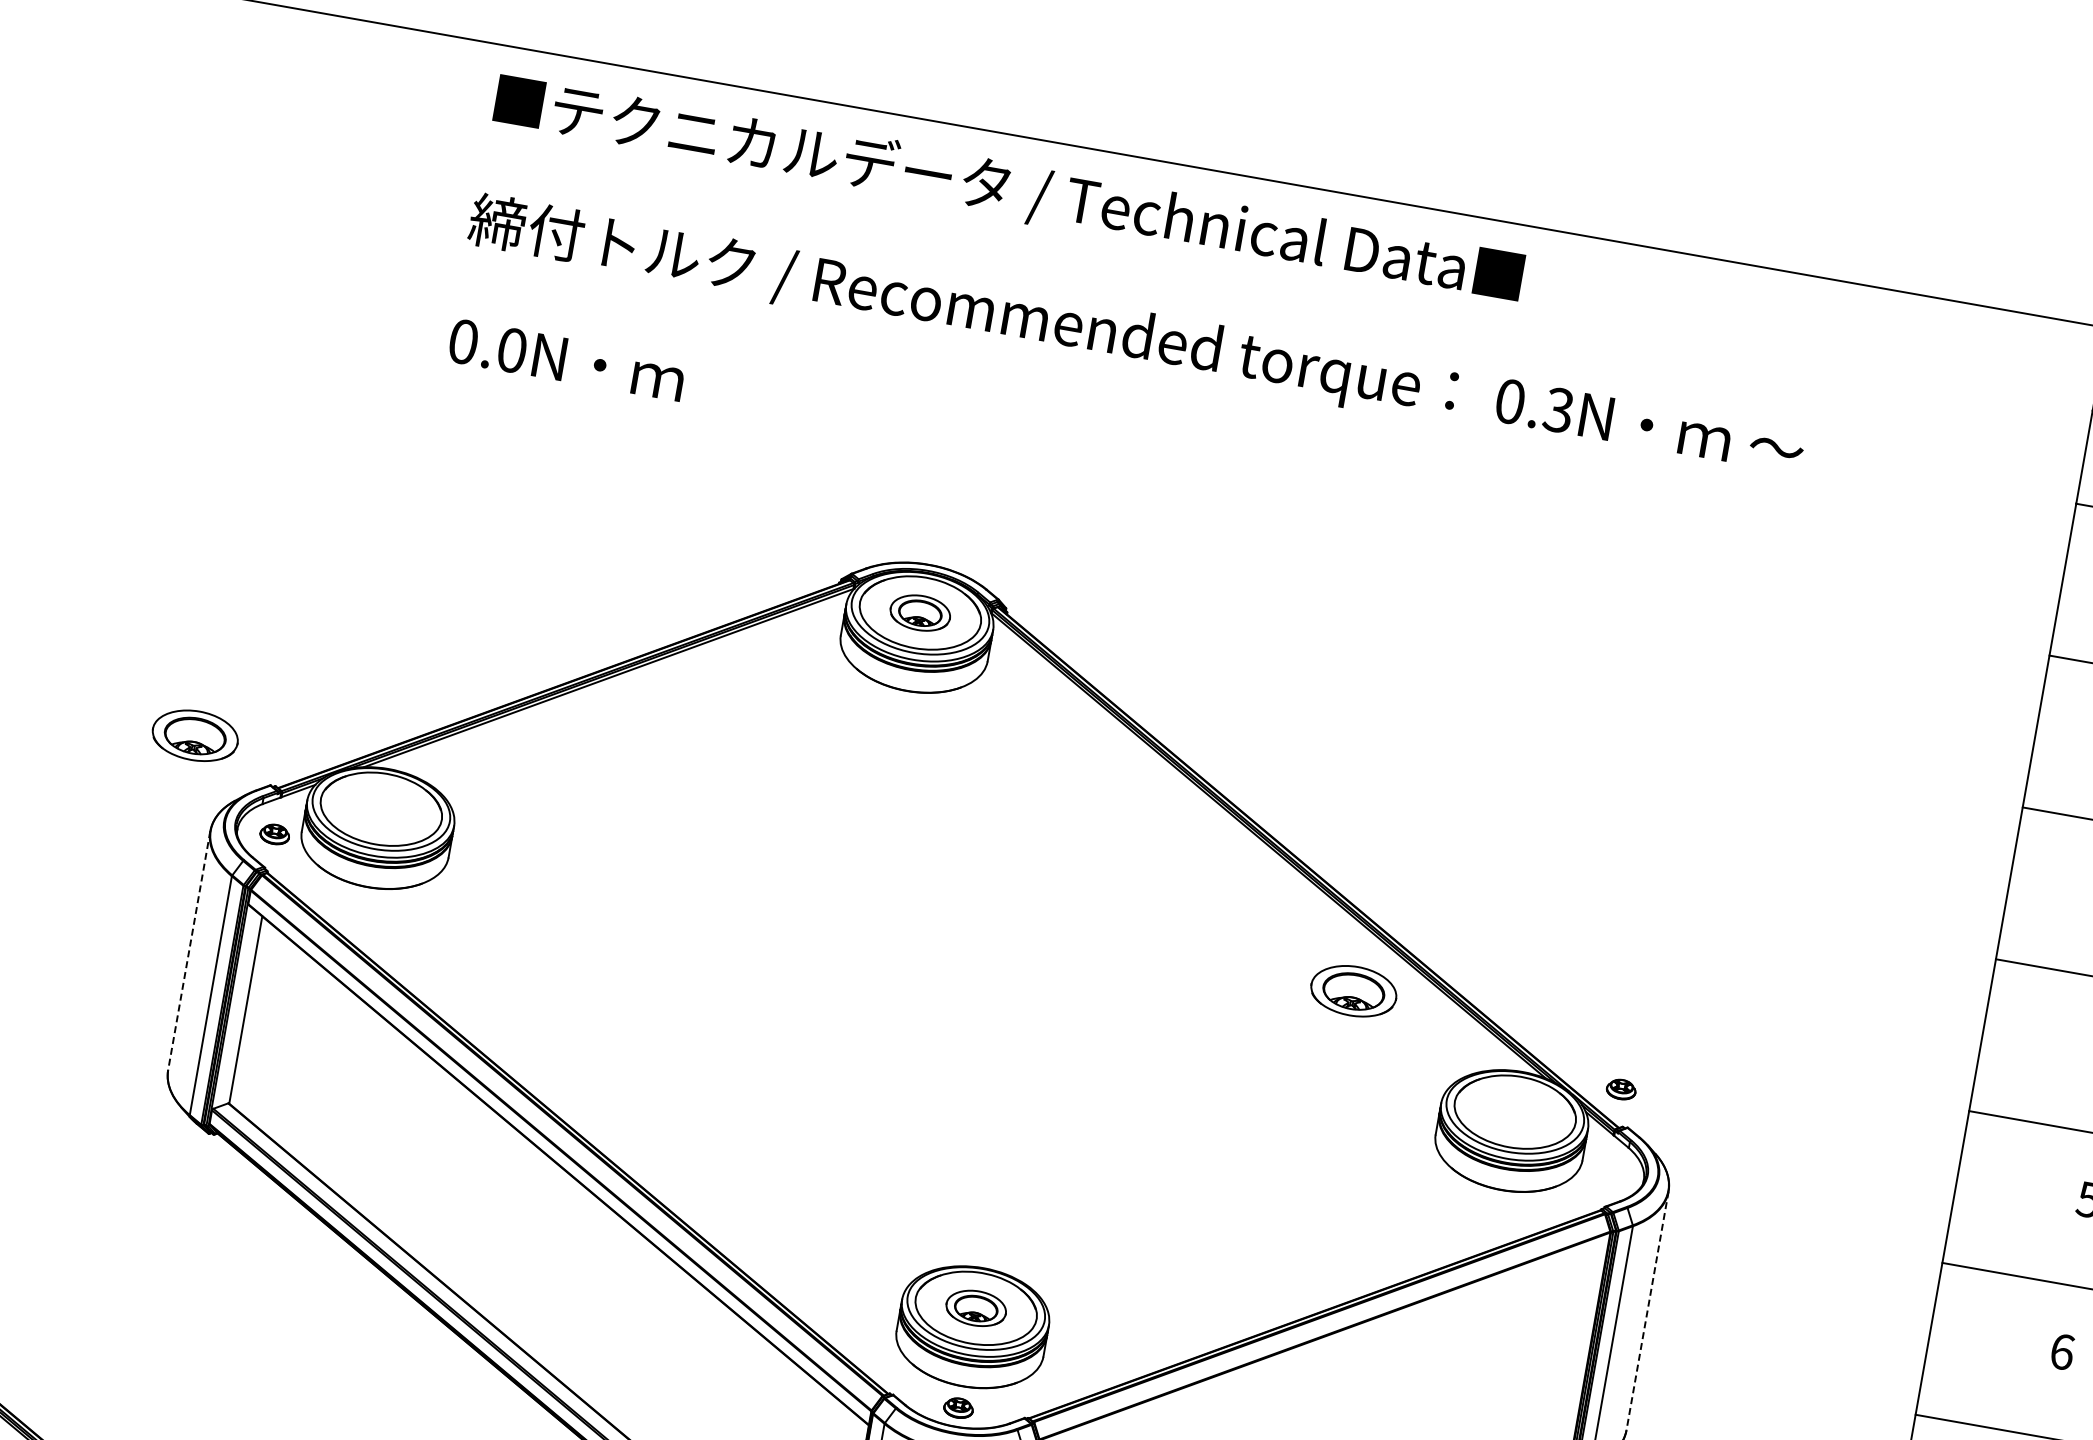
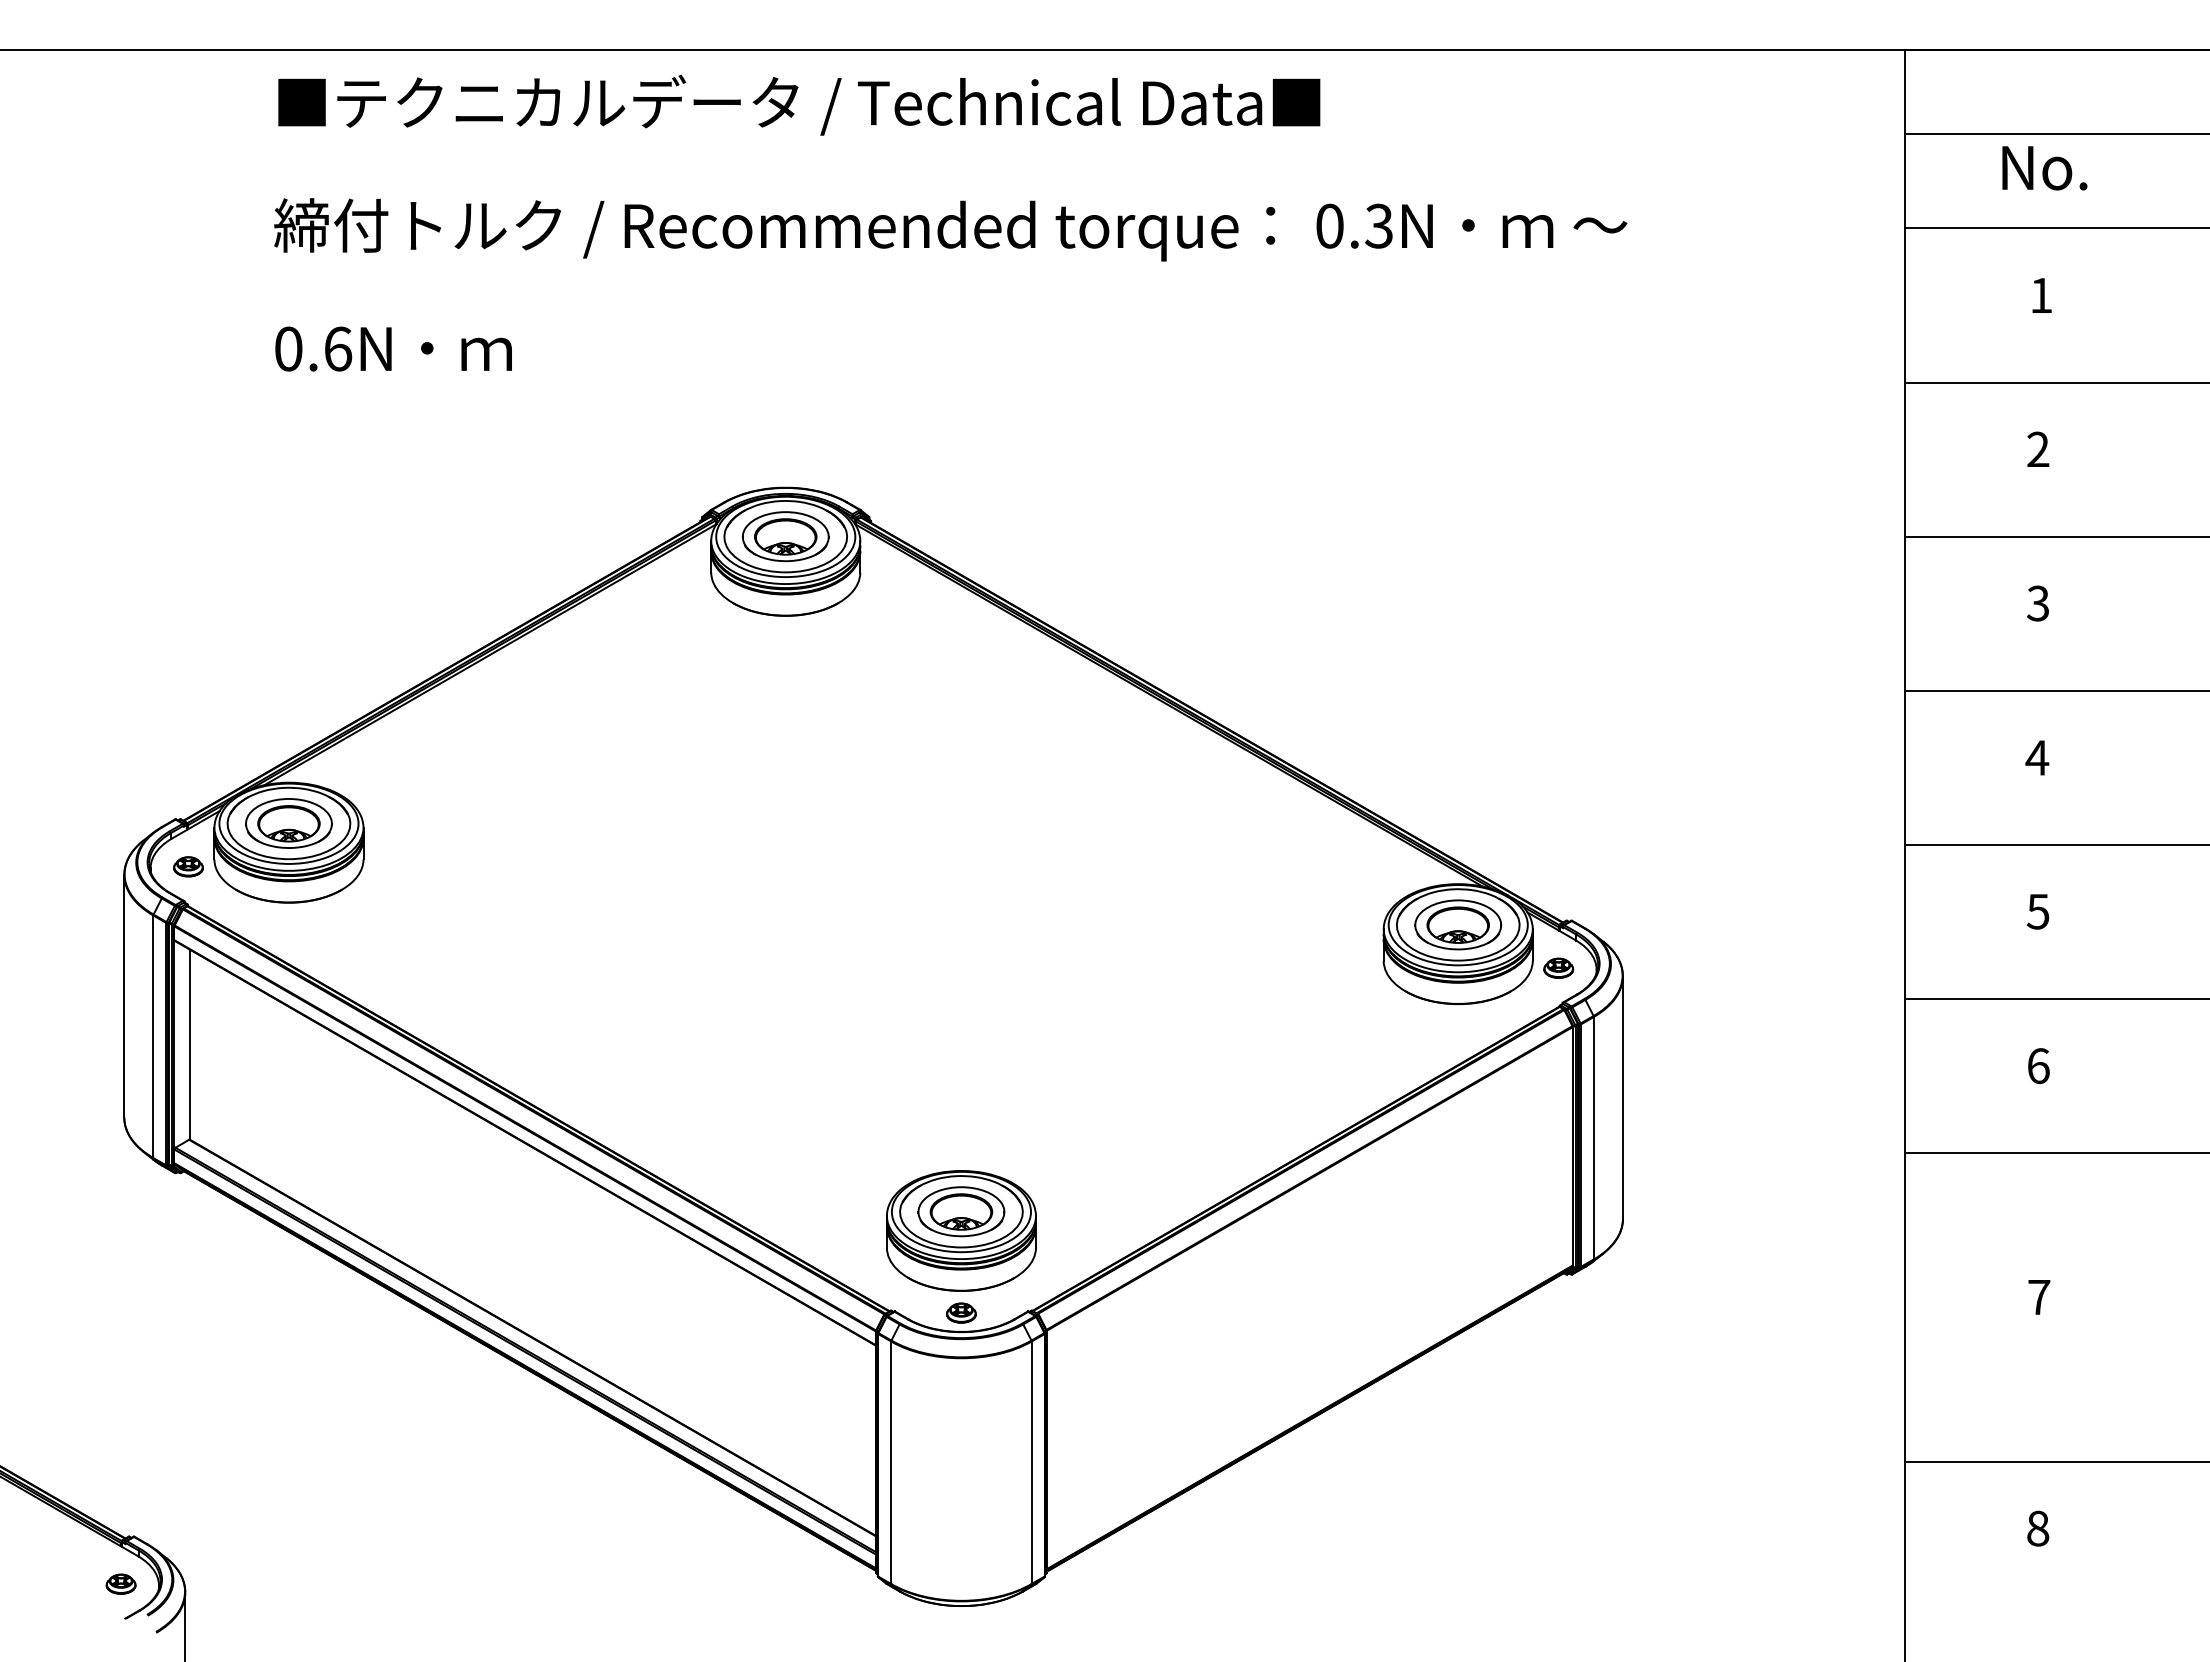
text: (512, 350) -> (338, 348), 0.0N -> 0.6N
part: (920, 612) -> (785, 536), size x1.43
part: (194, 735) -> (288, 823), moved
line: (189, 951) -> (124, 996), dashed -> solid
part: (1354, 990) -> (1458, 924), moved
part: (1621, 1088) -> (1558, 967), moved
part: (976, 1308) -> (961, 1211), size x1.43
line: (1646, 1311) -> (1622, 1098), dashed -> solid

